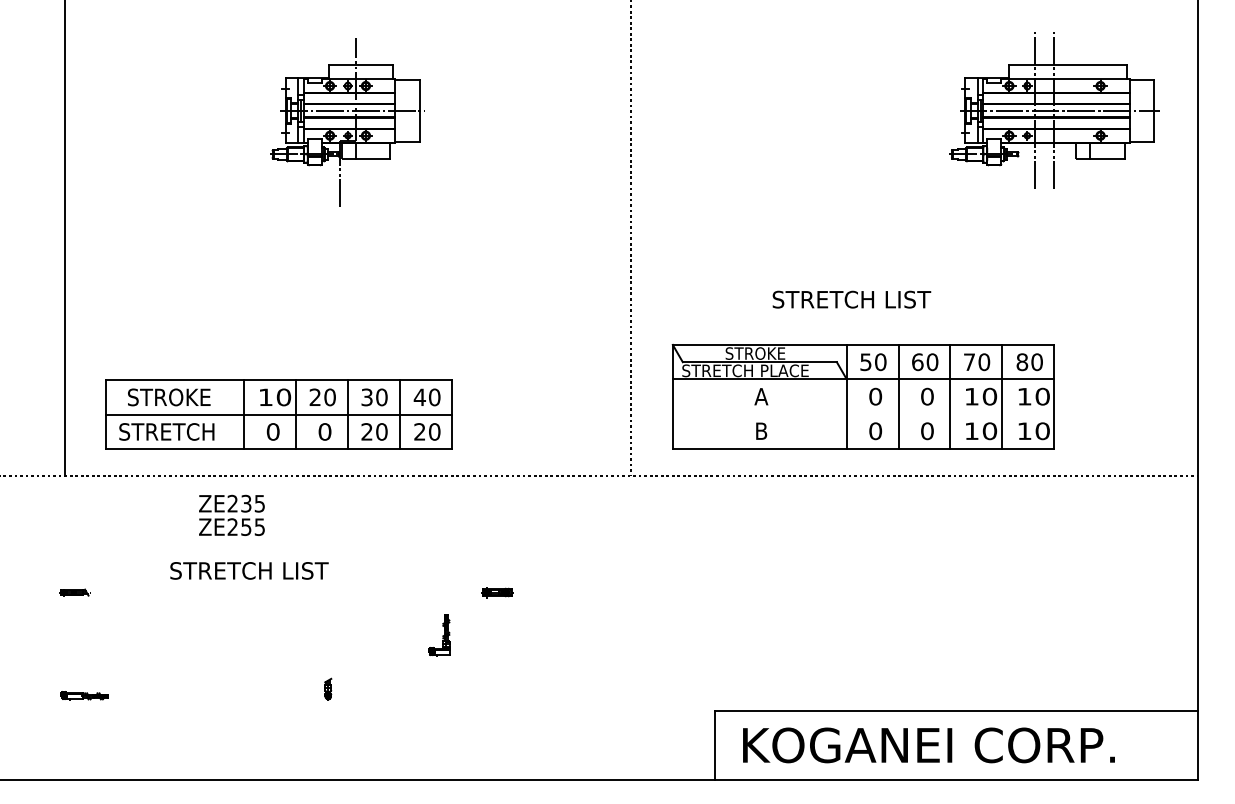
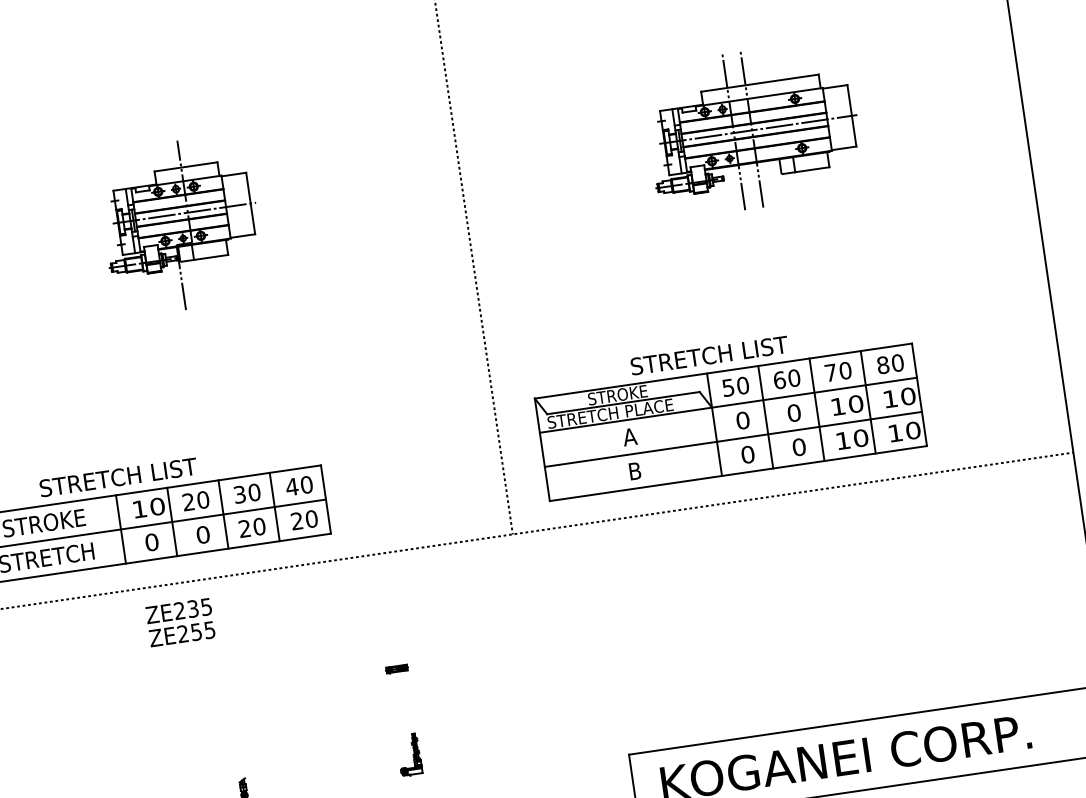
part: (1054, 110) -> (753, 129), moved
text: (851, 299) -> (709, 355), moved
line: (862, 414) -> (732, 440), added
text: (231, 514) -> (180, 621), moved
text: (249, 570) -> (118, 477), moved
part: (496, 592) -> (396, 669), size x0.71
part: (439, 635) -> (409, 754), moved

